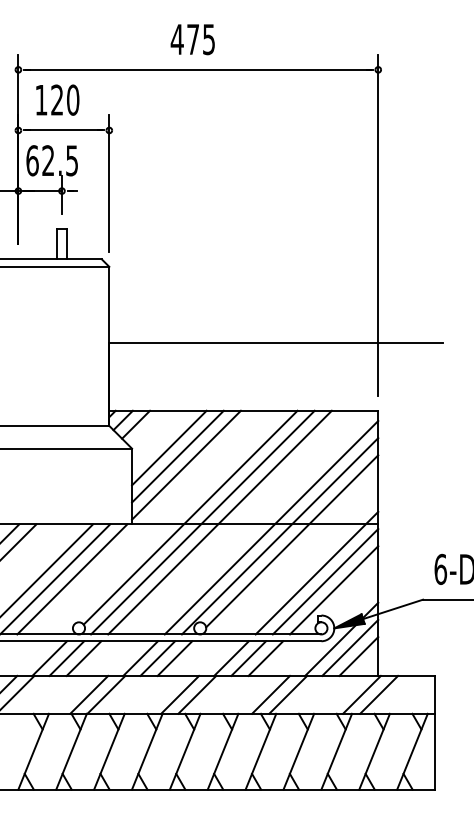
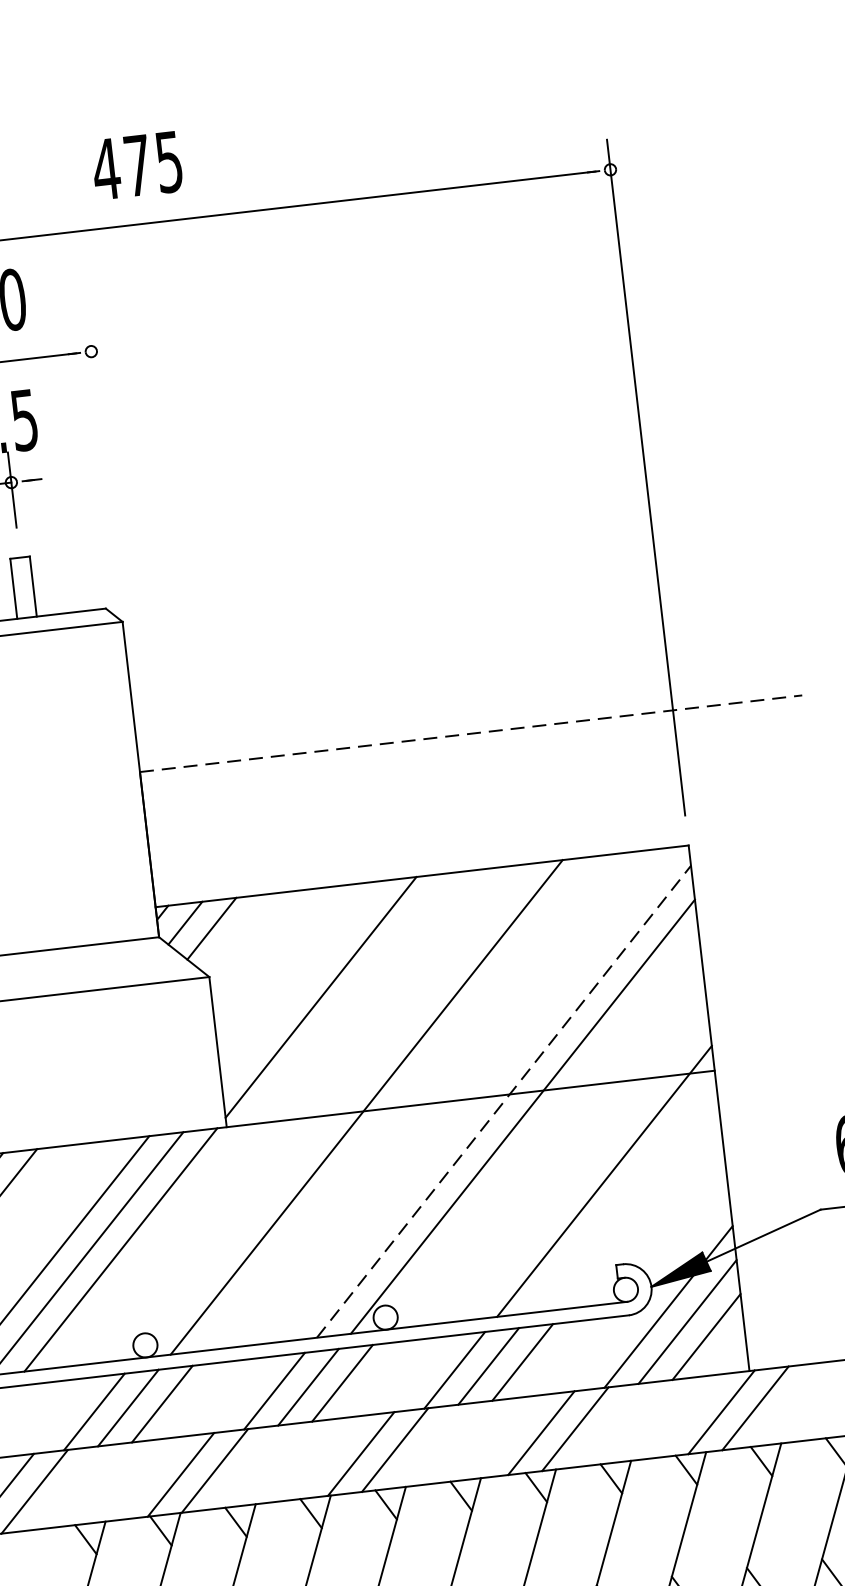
text: (192, 39) -> (136, 165), moved
line: (109, 183) -> (103, 456), removed
line: (276, 342) -> (471, 733), solid -> dashed
line: (169, 447) -> (283, 966), removed
line: (177, 456) -> (301, 982), removed
line: (190, 517) -> (340, 1100), removed
line: (219, 522) -> (399, 1103), removed
line: (271, 527) -> (503, 1101), solid -> dashed
line: (292, 541) -> (548, 1124), removed
line: (325, 581) -> (623, 1195), removed
line: (334, 590) -> (643, 1211), removed

